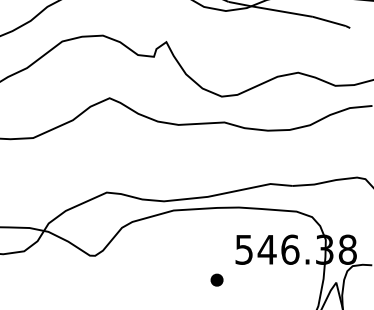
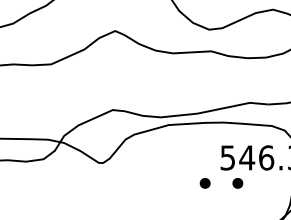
part: (255, 279) -> (237, 182), added

